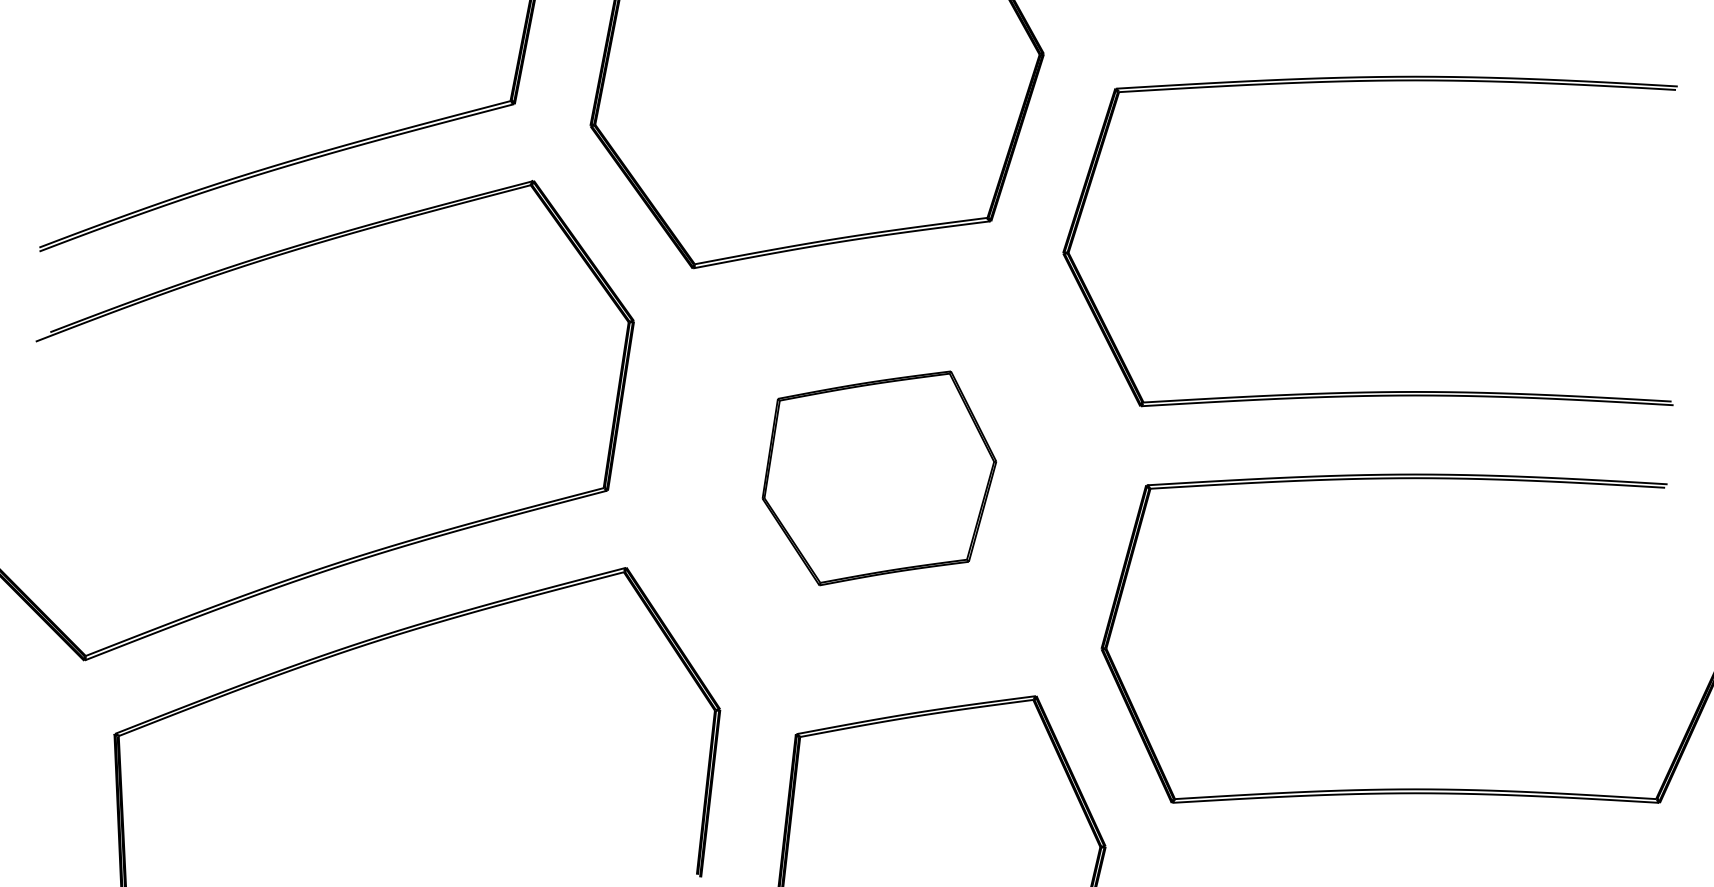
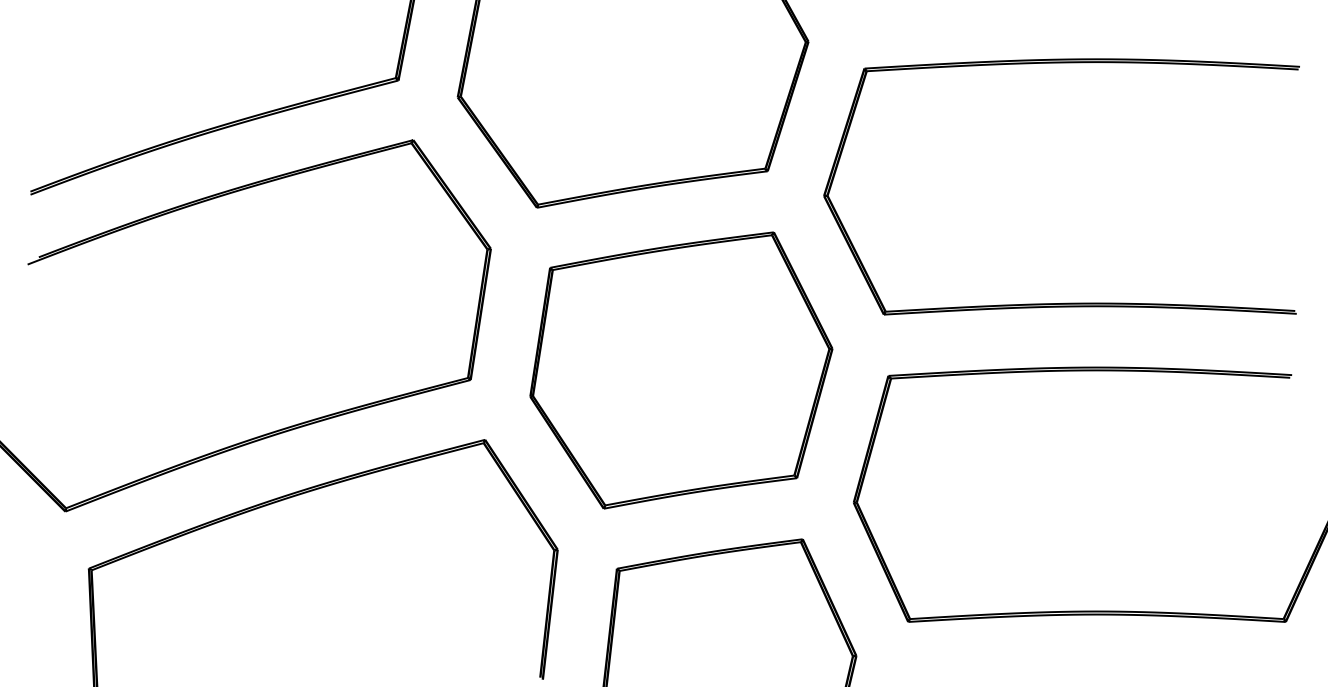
part: (879, 478) -> (681, 370), size x1.67

